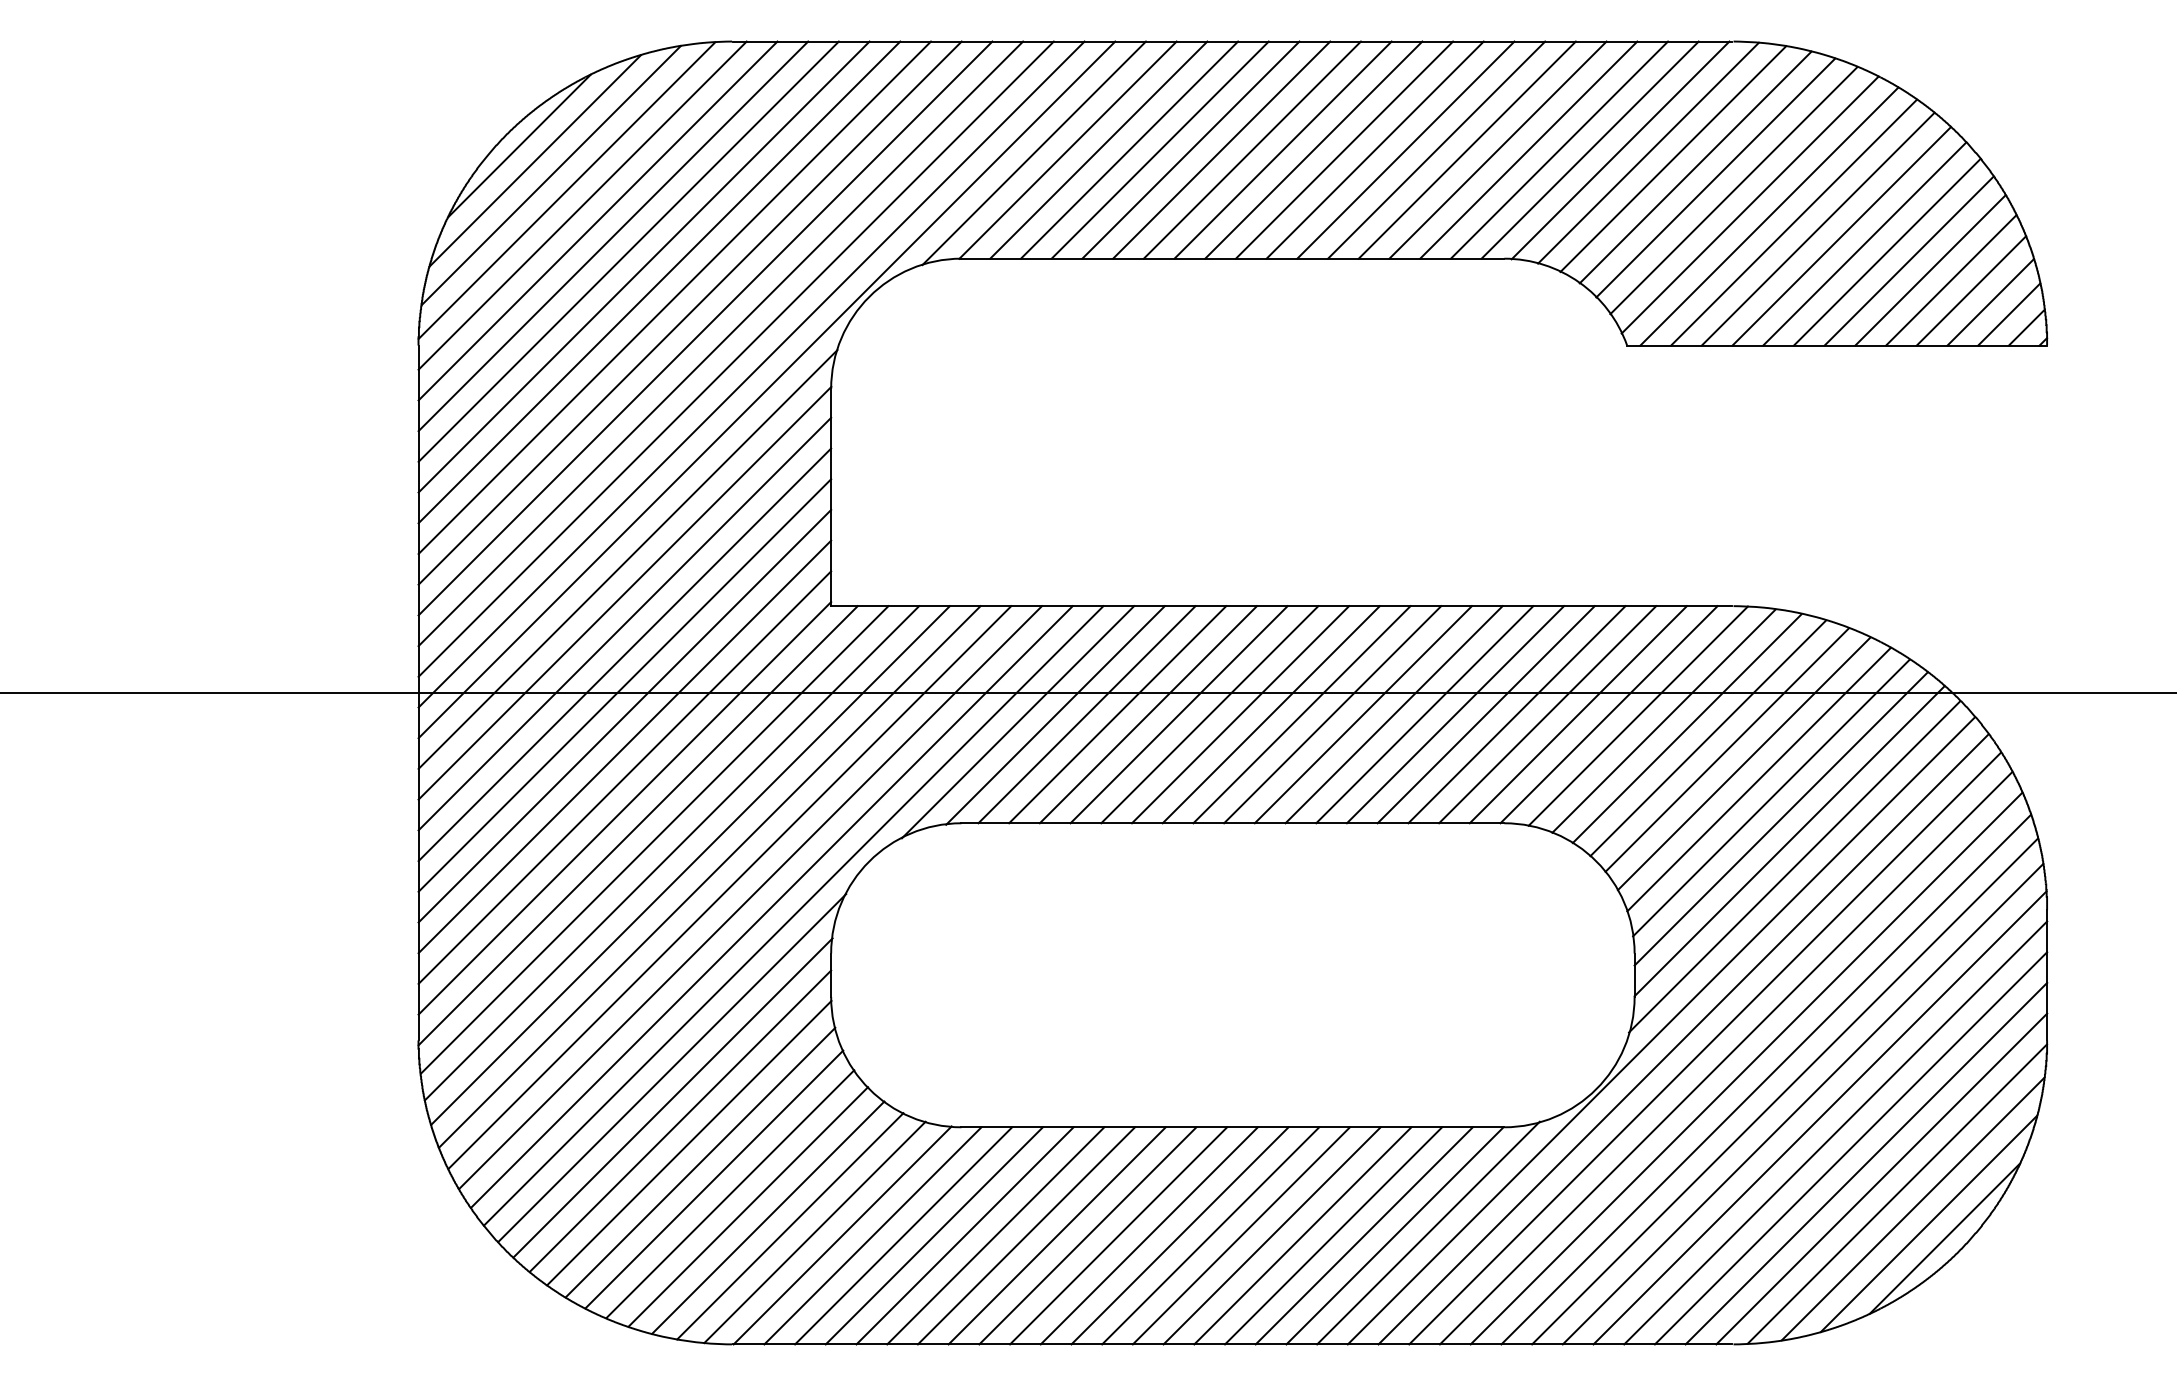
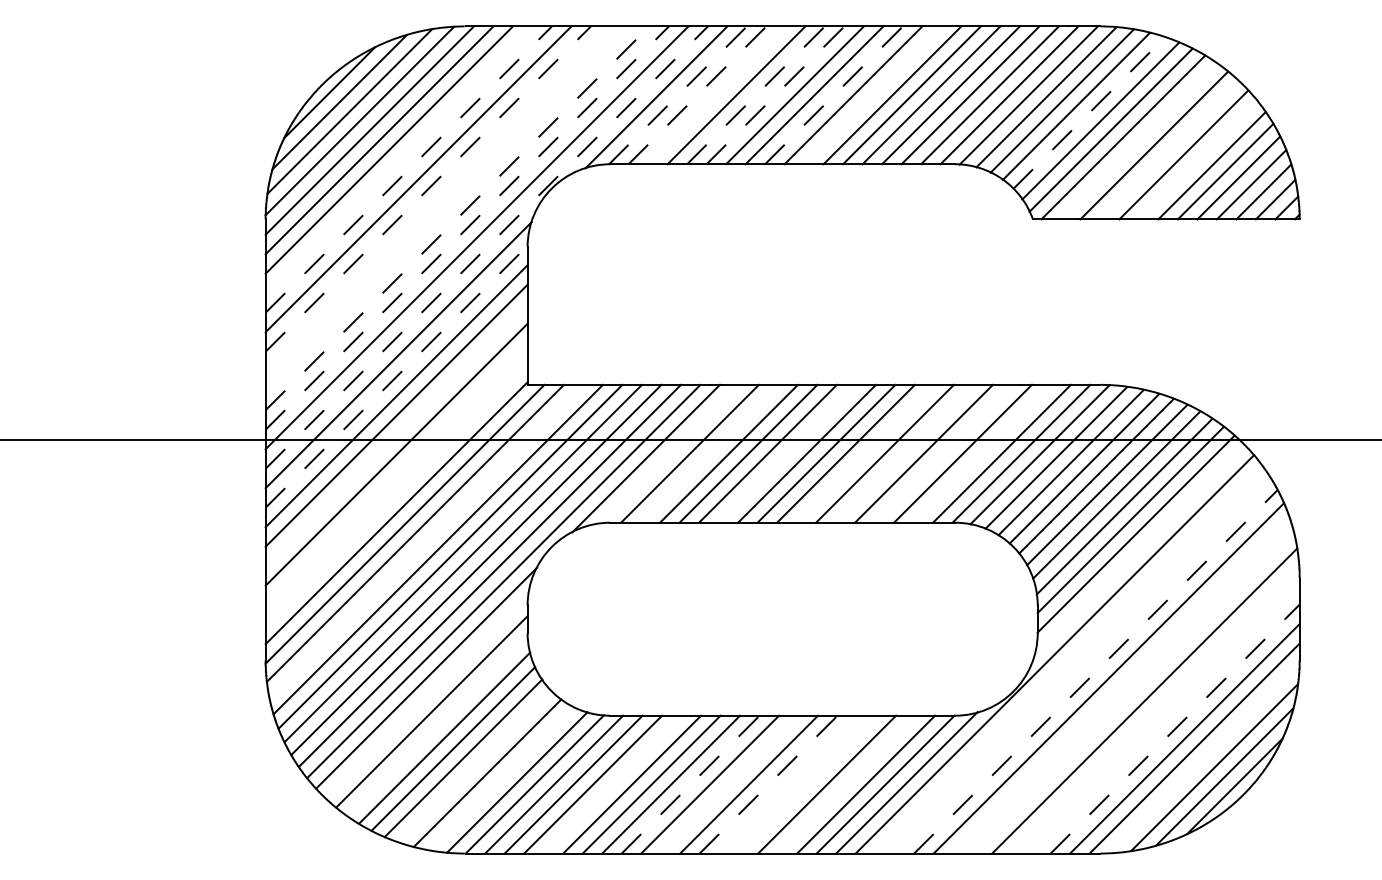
line: (1098, 148) -> (697, 94), solid -> dashed
line: (1191, 148) -> (756, 94), solid -> dashed
line: (1221, 148) -> (775, 94), solid -> dashed
line: (1314, 148) -> (834, 94), solid -> dashed
line: (1068, 150) -> (678, 95), solid -> dashed
line: (1128, 150) -> (716, 95), removed
line: (1374, 150) -> (872, 95), removed
line: (1716, 177) -> (1089, 112), solid -> dashed
line: (1793, 222) -> (1138, 141), removed
line: (1840, 235) -> (1168, 149), removed
line: (627, 251) -> (398, 159), removed
line: (1886, 251) -> (1197, 159), removed
line: (645, 266) -> (409, 169), solid -> dashed
line: (675, 296) -> (428, 188), solid -> dashed
line: (689, 312) -> (437, 198), removed
line: (704, 328) -> (447, 208), removed
line: (720, 342) -> (457, 217), solid -> dashed
line: (736, 358) -> (467, 227), solid -> dashed
line: (766, 389) -> (486, 247), solid -> dashed
line: (626, 592) -> (397, 376), solid -> dashed
line: (624, 685) -> (396, 435), removed
line: (1054, 714) -> (669, 453), removed
line: (1117, 714) -> (709, 453), removed
line: (1240, 714) -> (787, 453), removed
line: (1363, 714) -> (865, 453), removed
line: (1424, 714) -> (904, 453), removed
line: (1486, 714) -> (943, 453), removed
line: (1547, 714) -> (982, 453), removed
line: (624, 747) -> (396, 474), removed
line: (624, 777) -> (396, 493), removed
line: (671, 852) -> (426, 541), removed
line: (1794, 867) -> (1139, 550), removed
line: (1683, 1038) -> (1068, 659), removed
line: (1705, 1048) -> (1082, 665), removed
line: (1727, 1057) -> (1096, 671), solid -> dashed
line: (1766, 1079) -> (1121, 685), removed
line: (1783, 1090) -> (1132, 692), removed
line: (671, 1096) -> (426, 696), removed
line: (1820, 1117) -> (1155, 709), removed
line: (1835, 1133) -> (1165, 719), removed
line: (689, 1142) -> (437, 725), removed
line: (1851, 1147) -> (1175, 728), solid -> dashed
line: (1897, 1194) -> (1204, 758), removed
line: (747, 1207) -> (474, 766), removed
line: (790, 1226) -> (501, 778), removed
line: (964, 1235) -> (612, 784), removed
line: (1087, 1235) -> (690, 784), solid -> dashed
line: (1149, 1235) -> (729, 784), removed
line: (1210, 1235) -> (768, 784), solid -> dashed
line: (1242, 1235) -> (788, 784), removed
line: (1271, 1235) -> (807, 784), removed
line: (1333, 1235) -> (846, 784), removed

